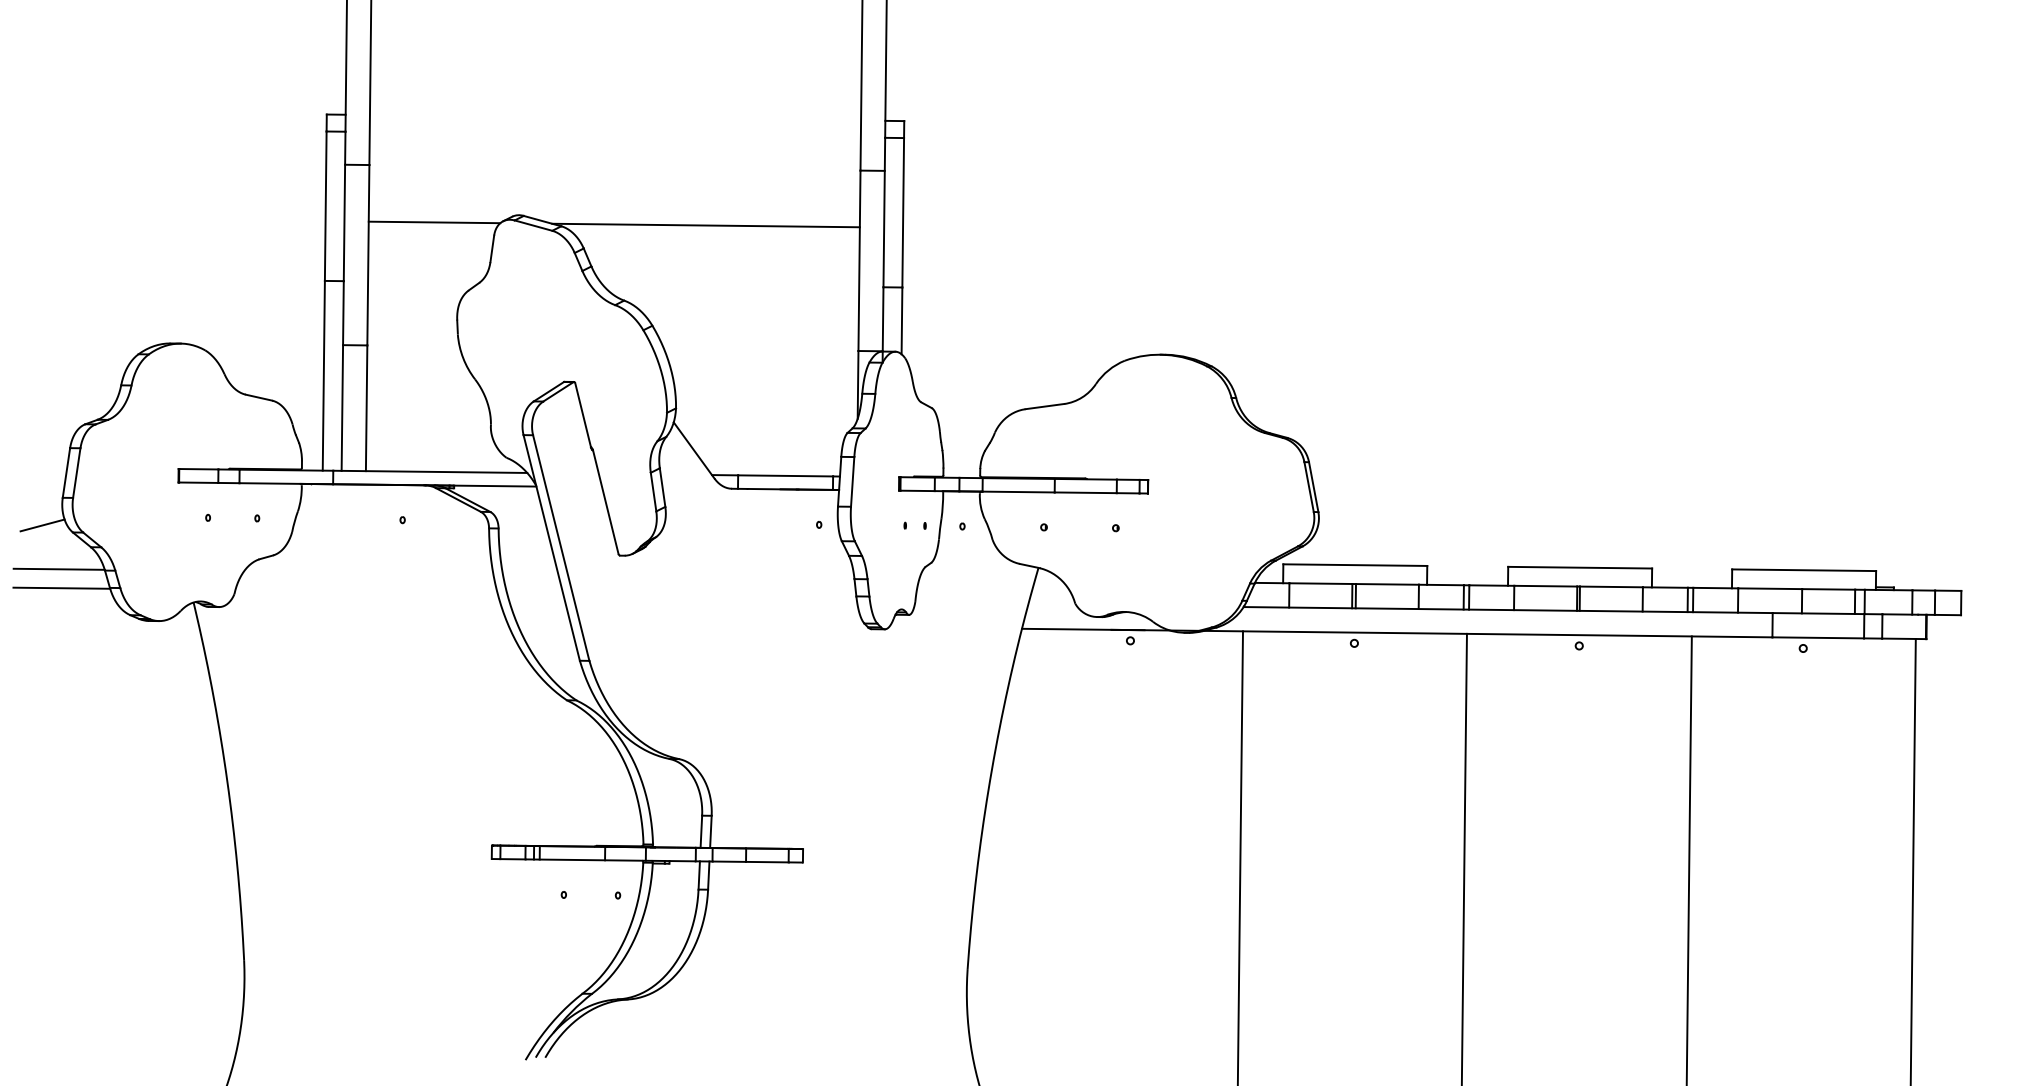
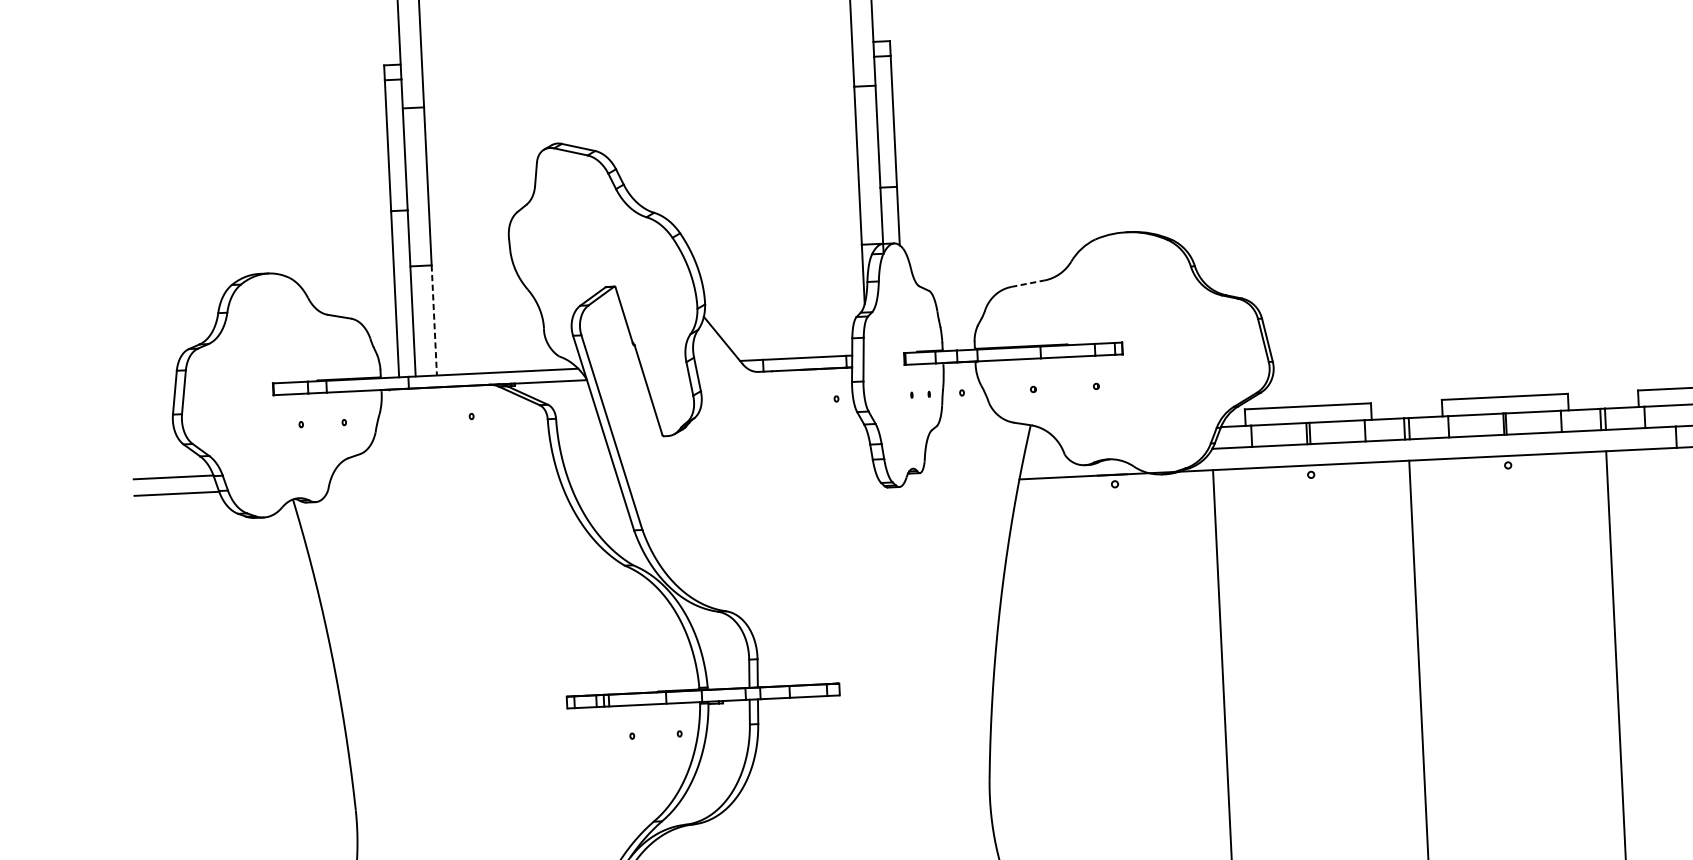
line: (434, 222) -> (484, 154), removed
line: (705, 225) -> (721, 142), removed
line: (1045, 406) -> (1028, 283), solid -> dashed
line: (366, 408) -> (434, 320), solid -> dashed
line: (42, 525) -> (156, 439), removed

